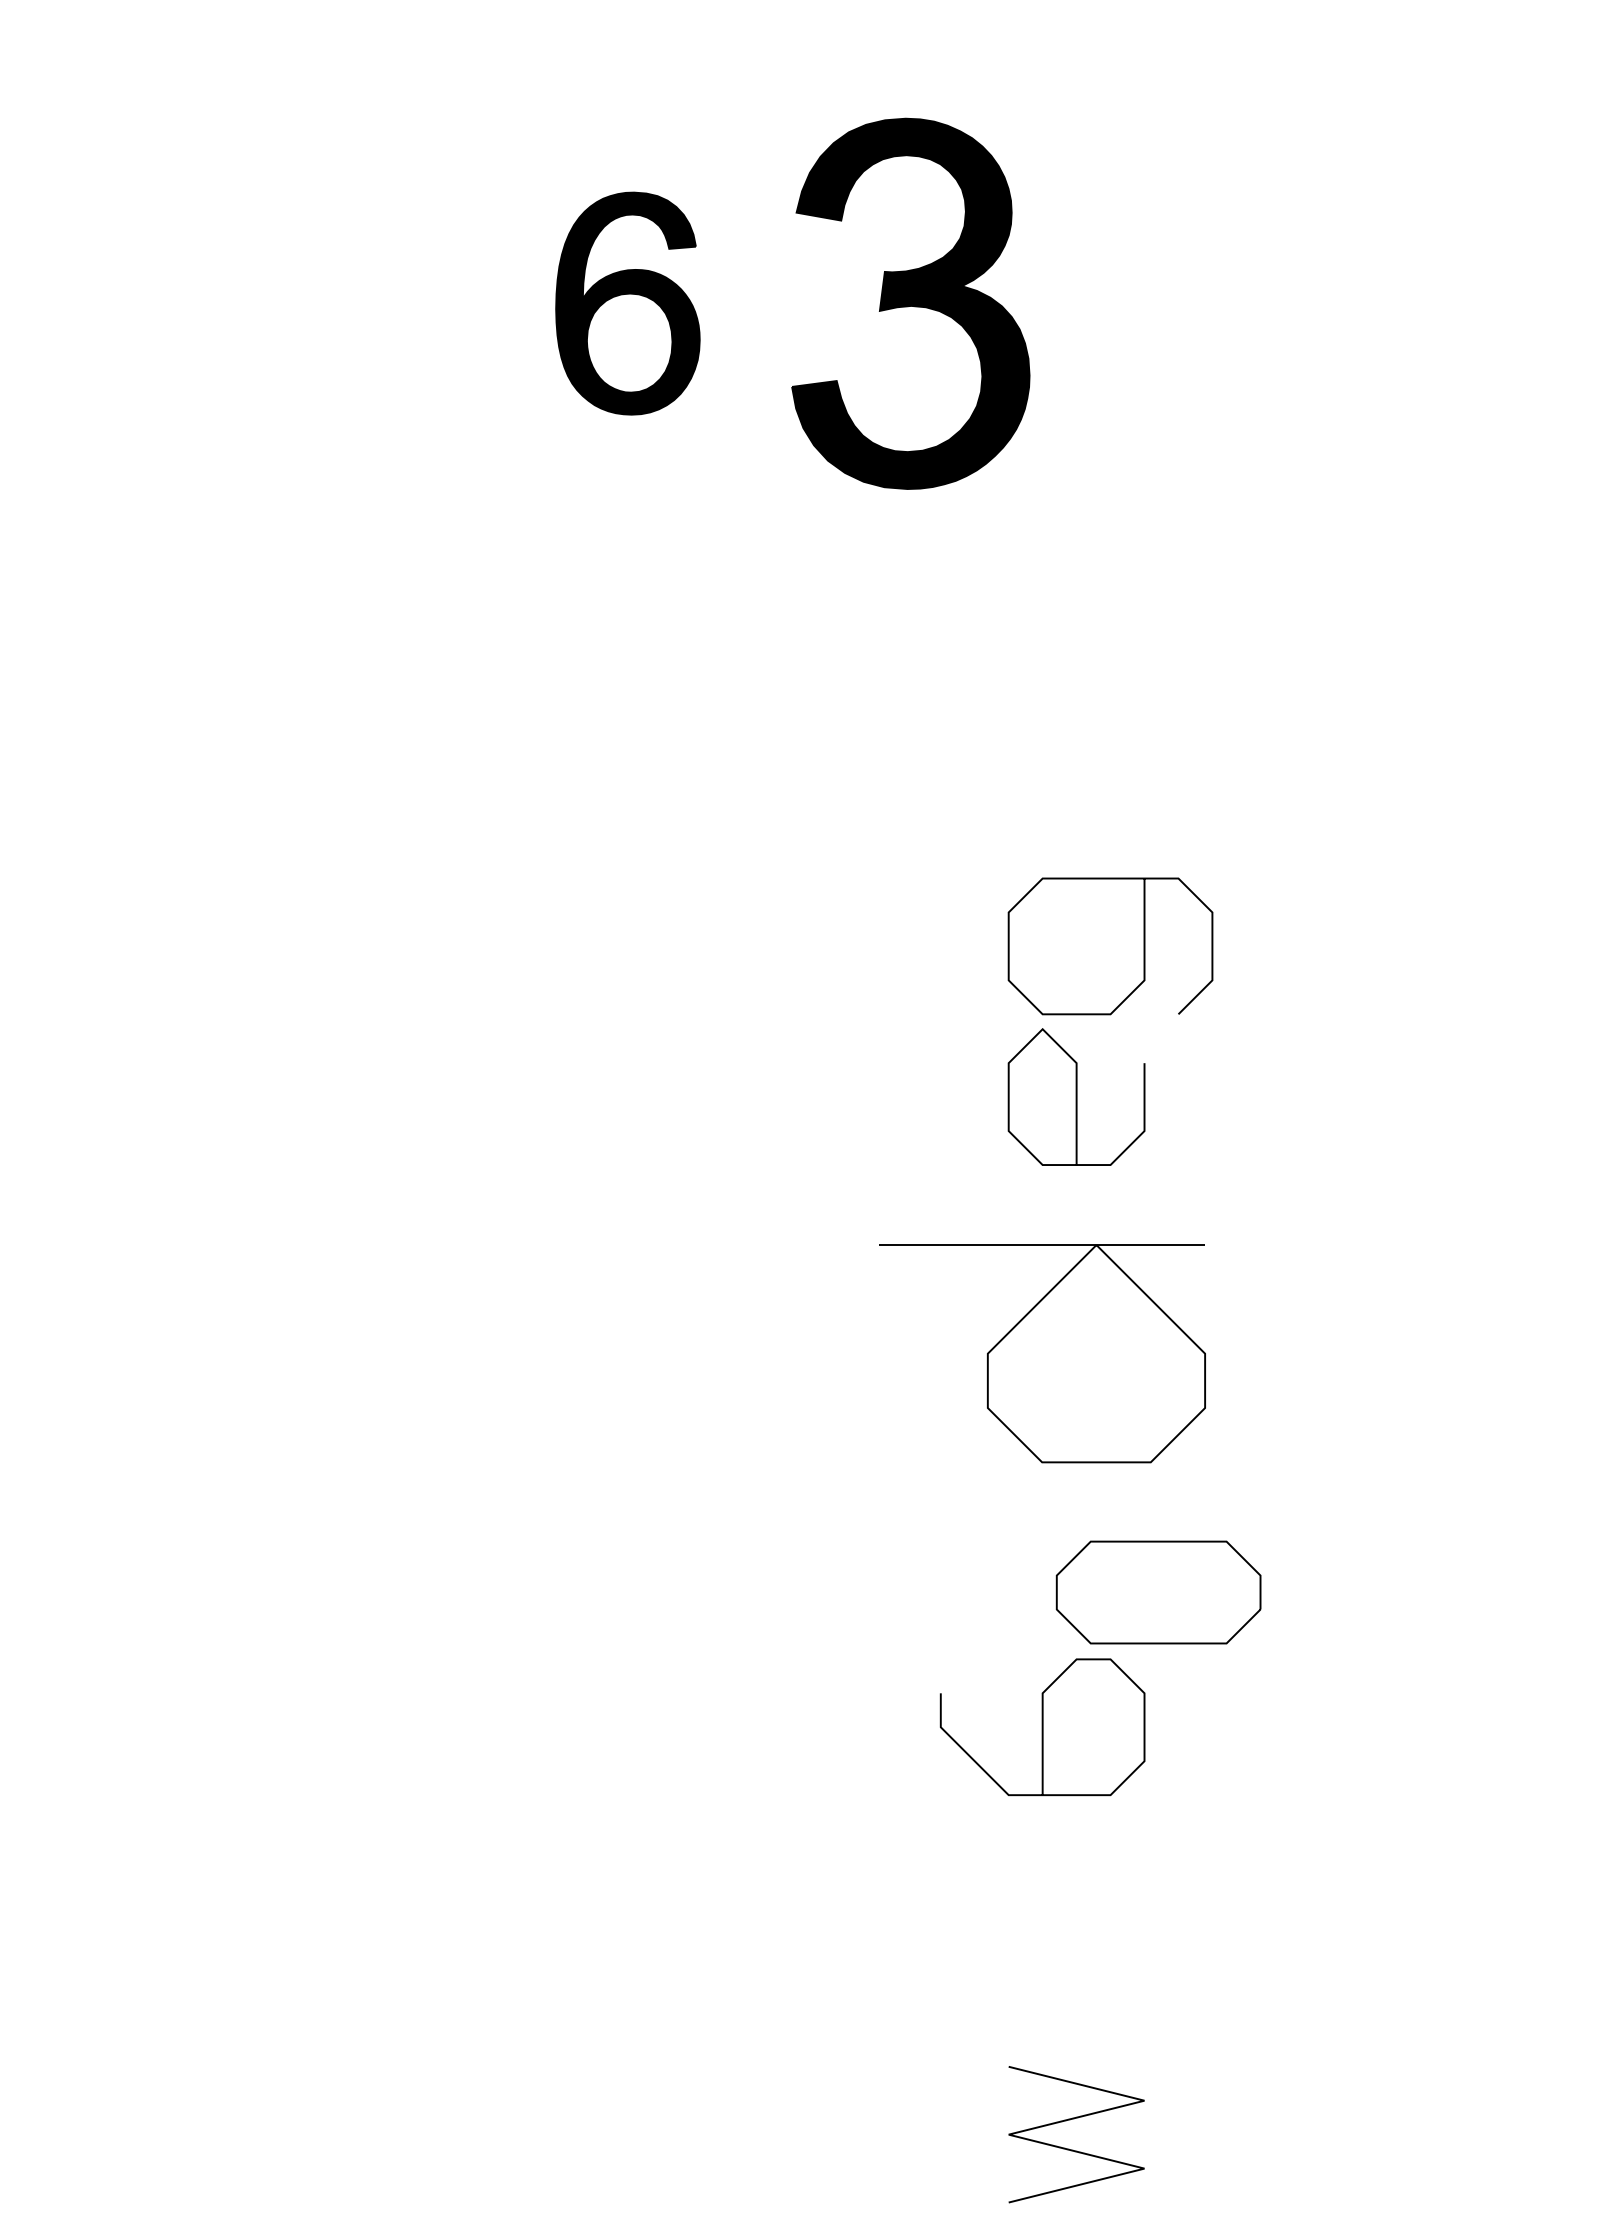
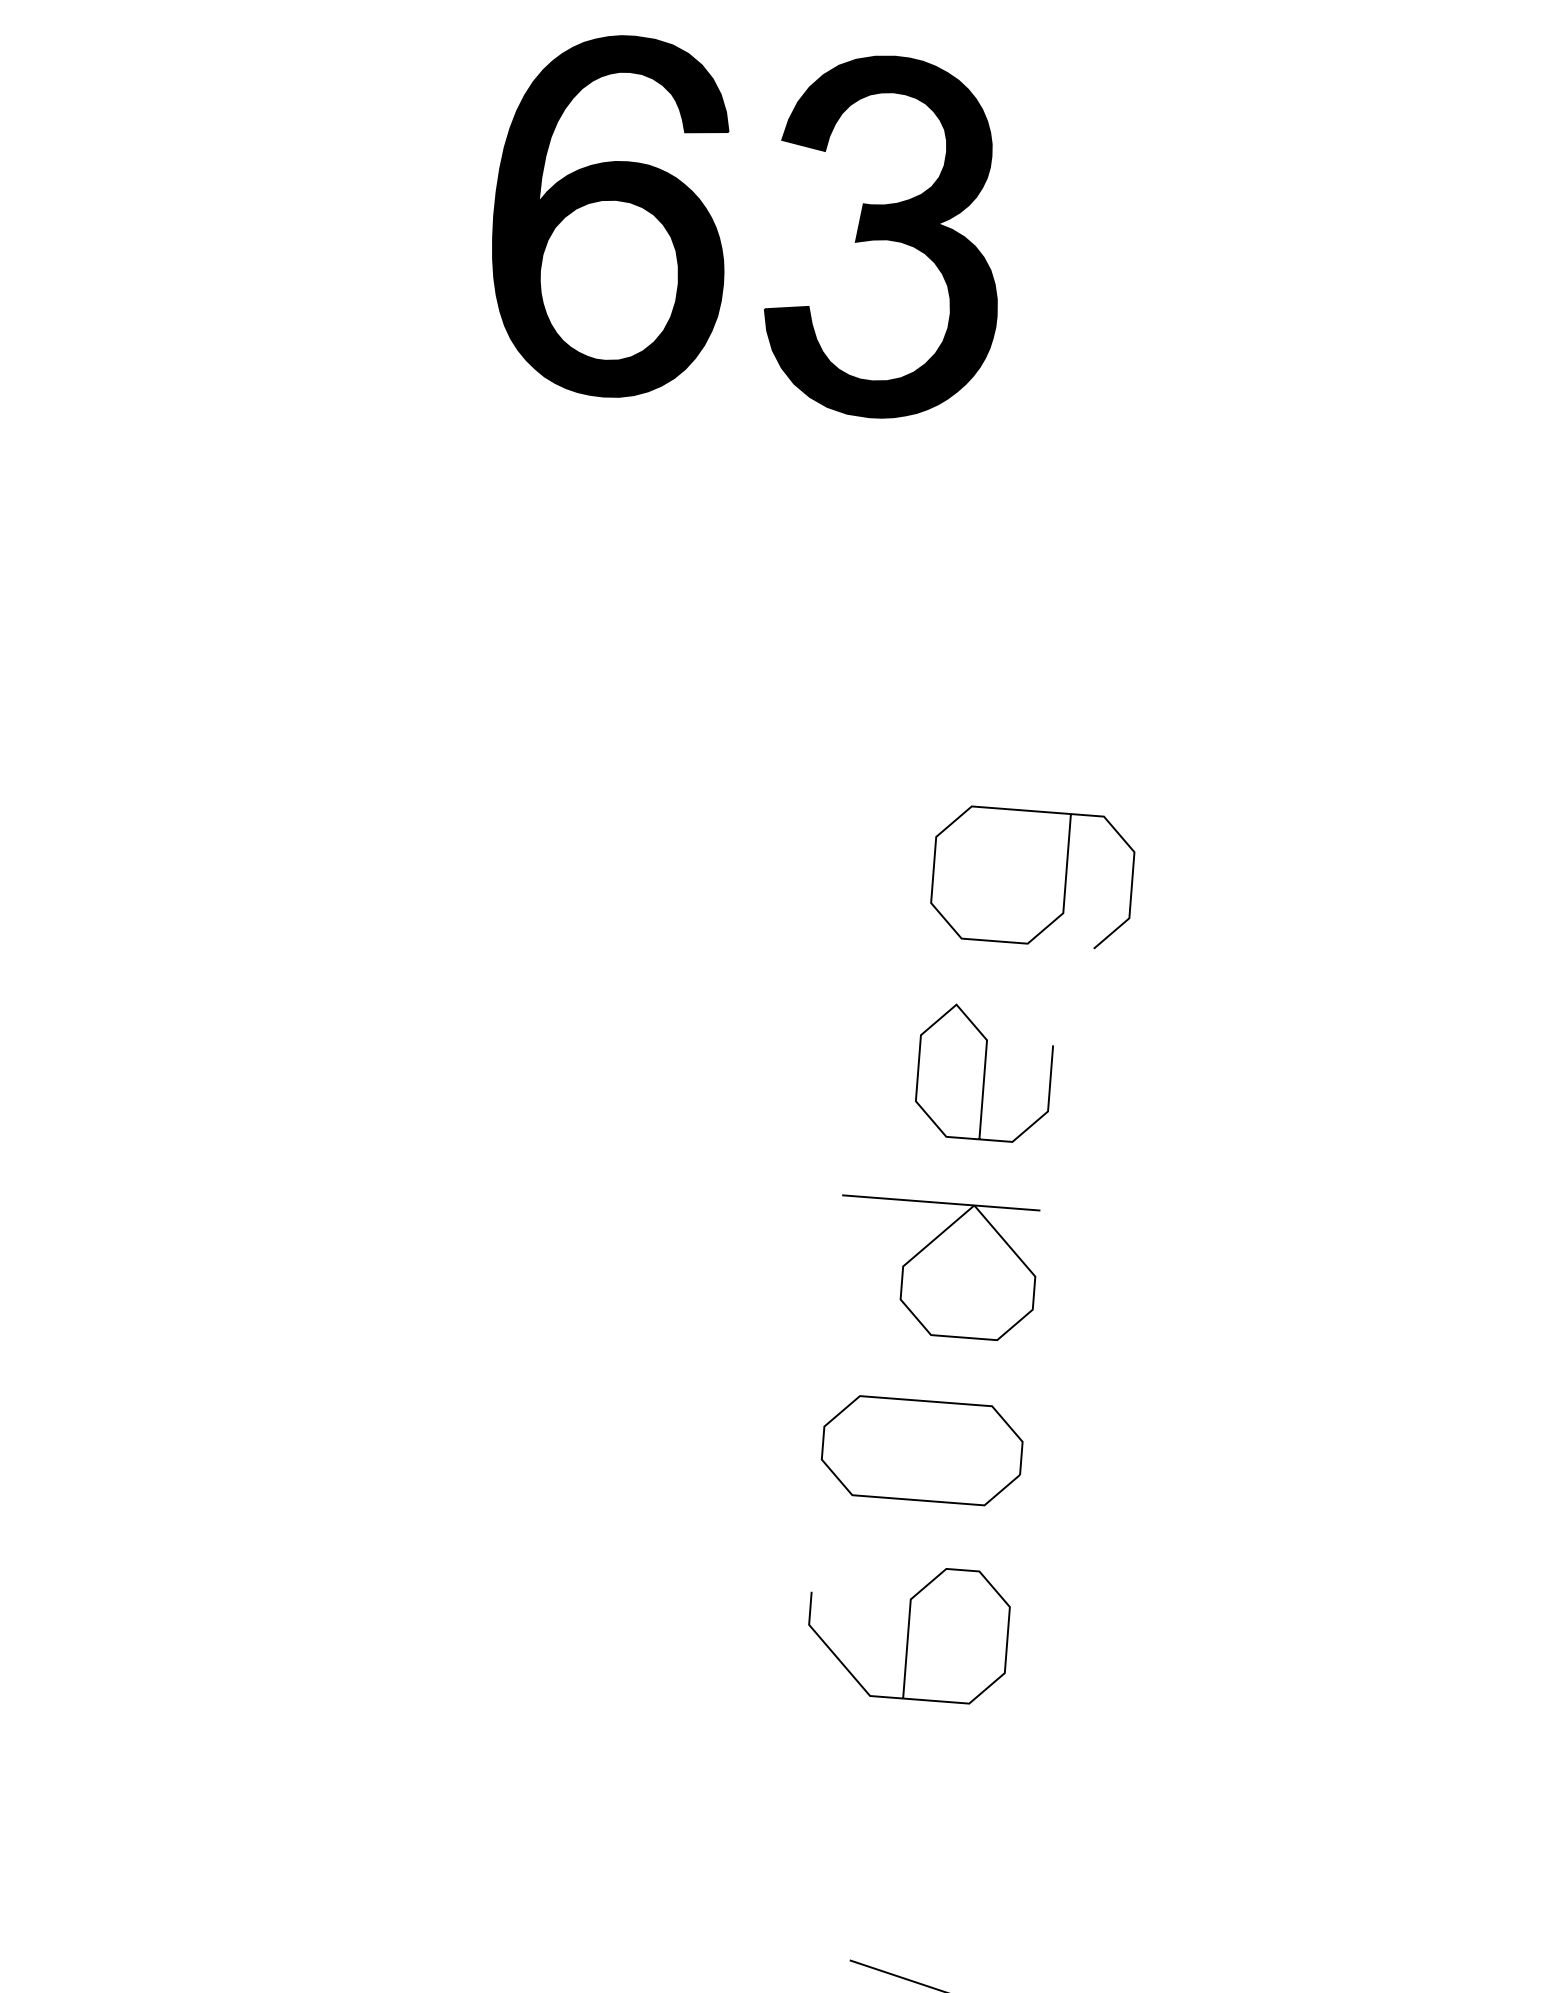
part: (627, 303) -> (610, 215), size x1.67
curve: (1076, 1096) -> (984, 1072), moved
part: (1043, 1353) -> (937, 1268), size x0.62
part: (1158, 1592) -> (922, 1450), moved

